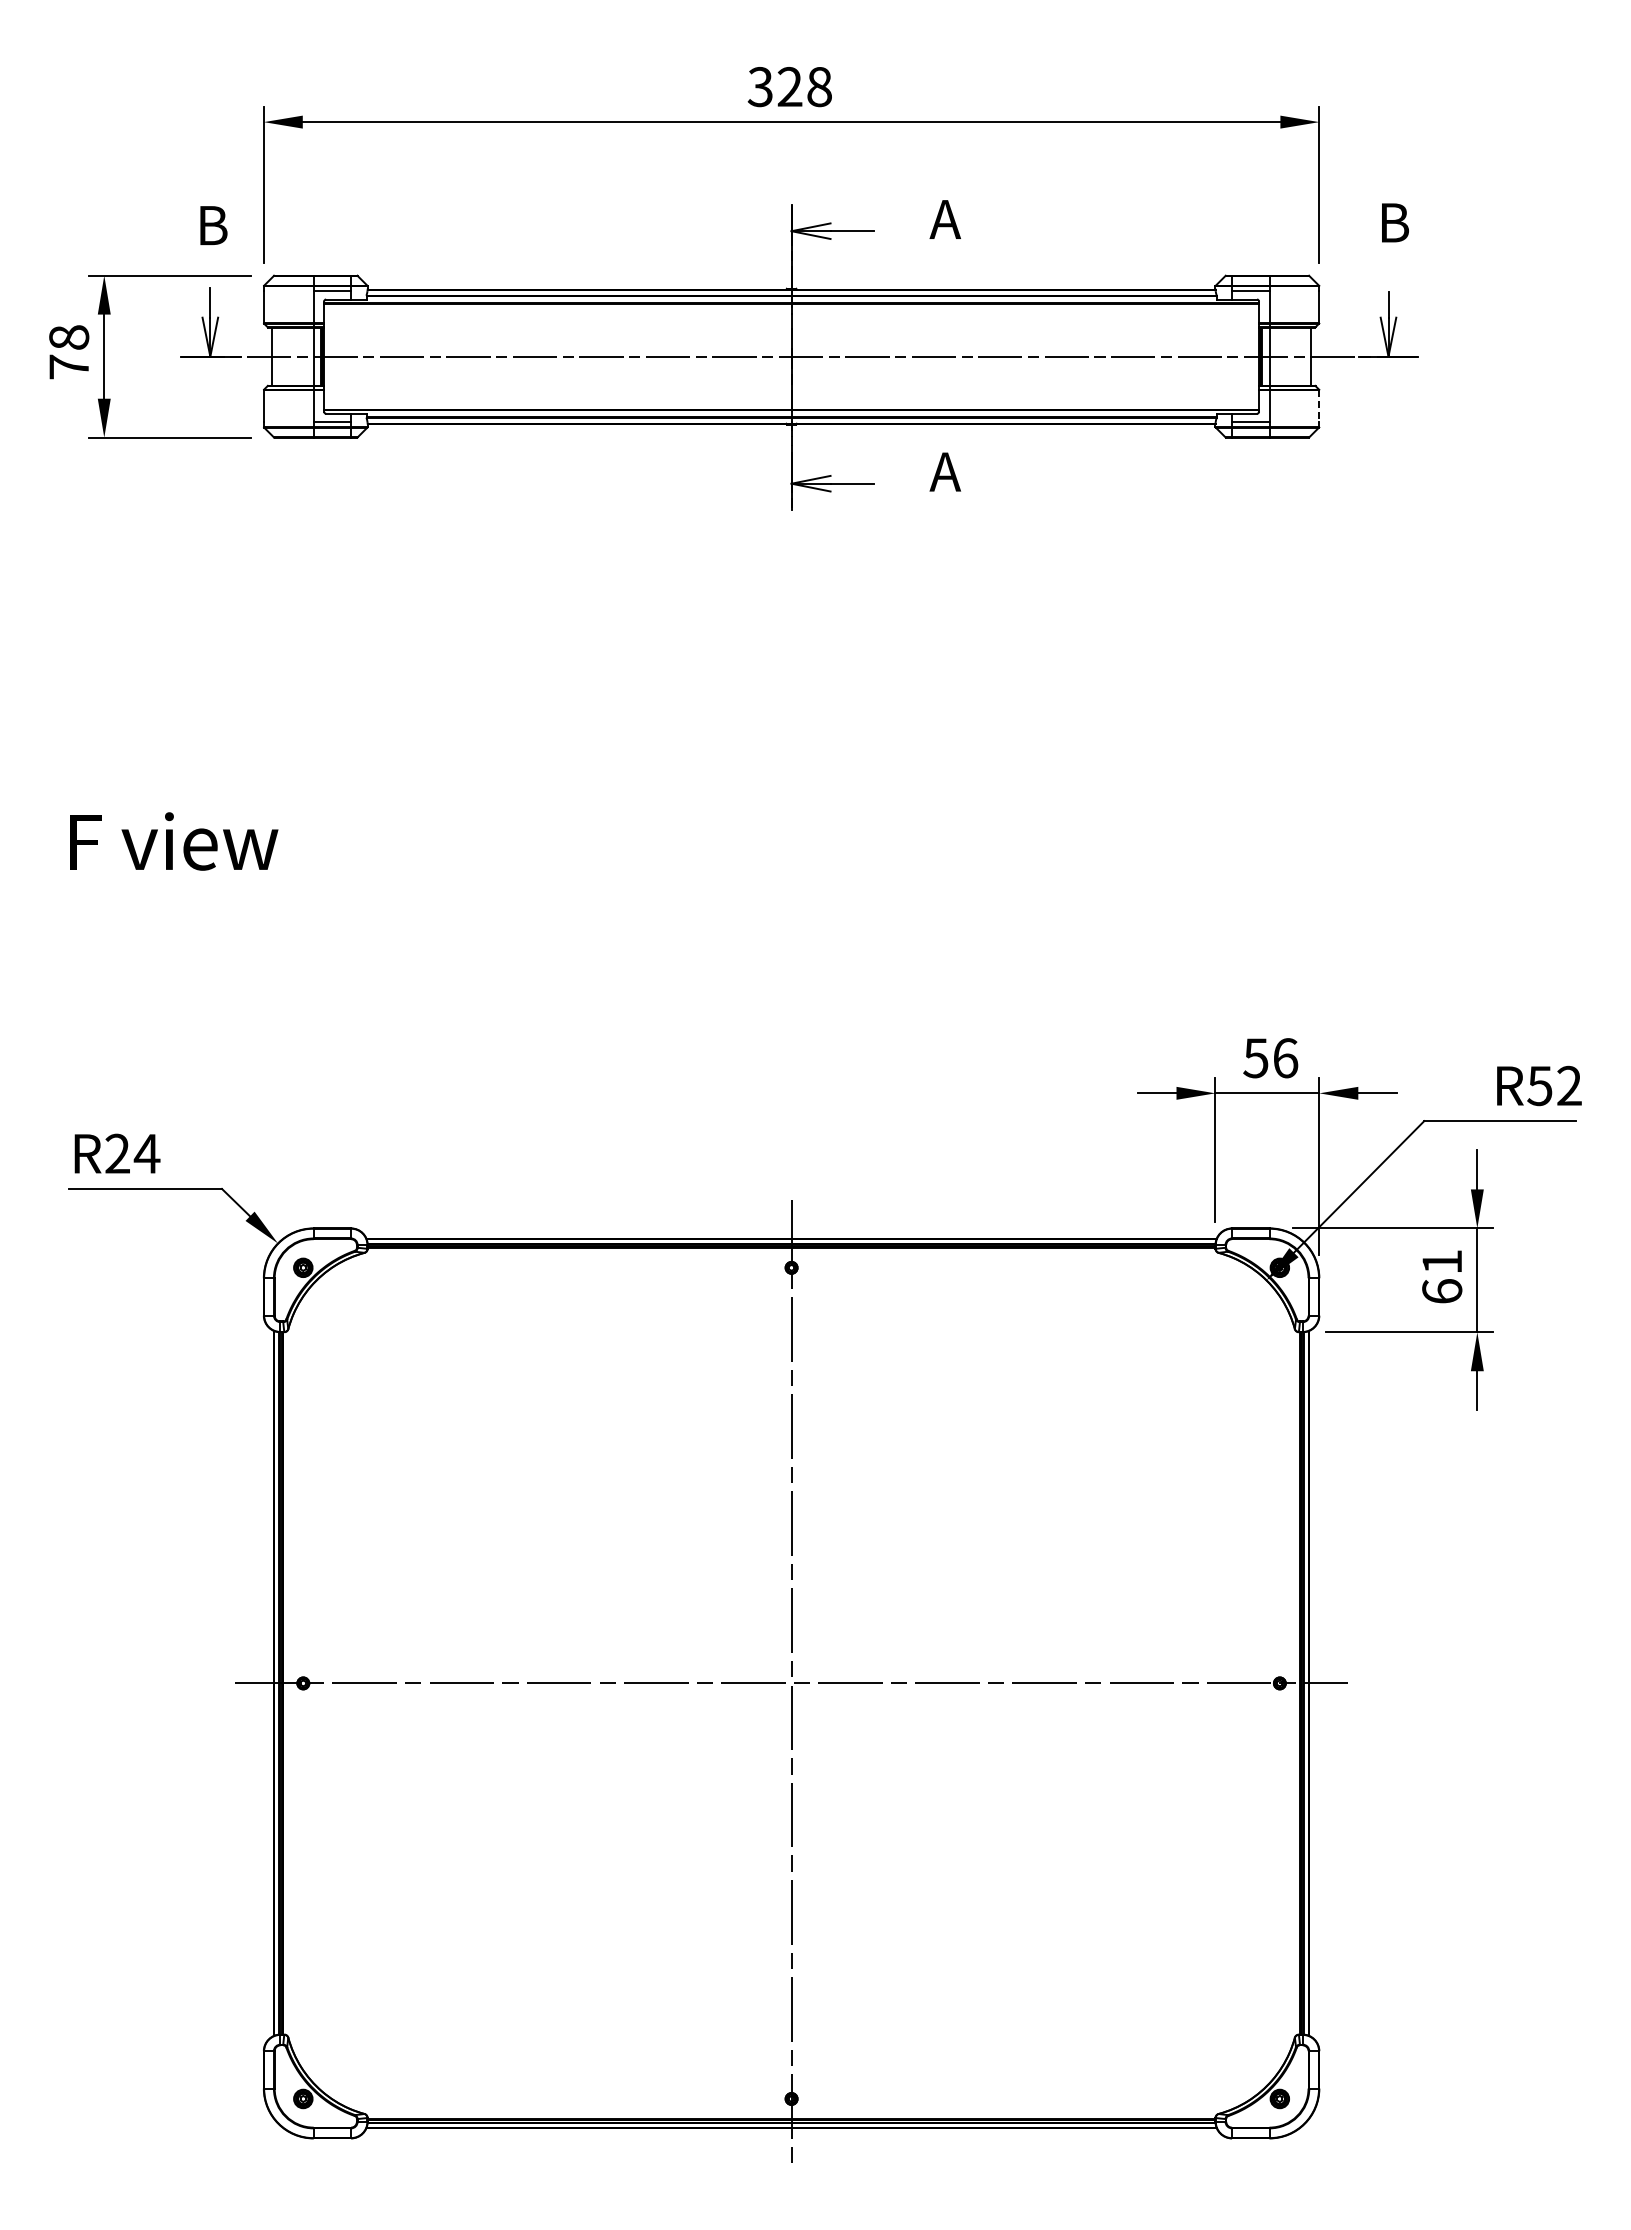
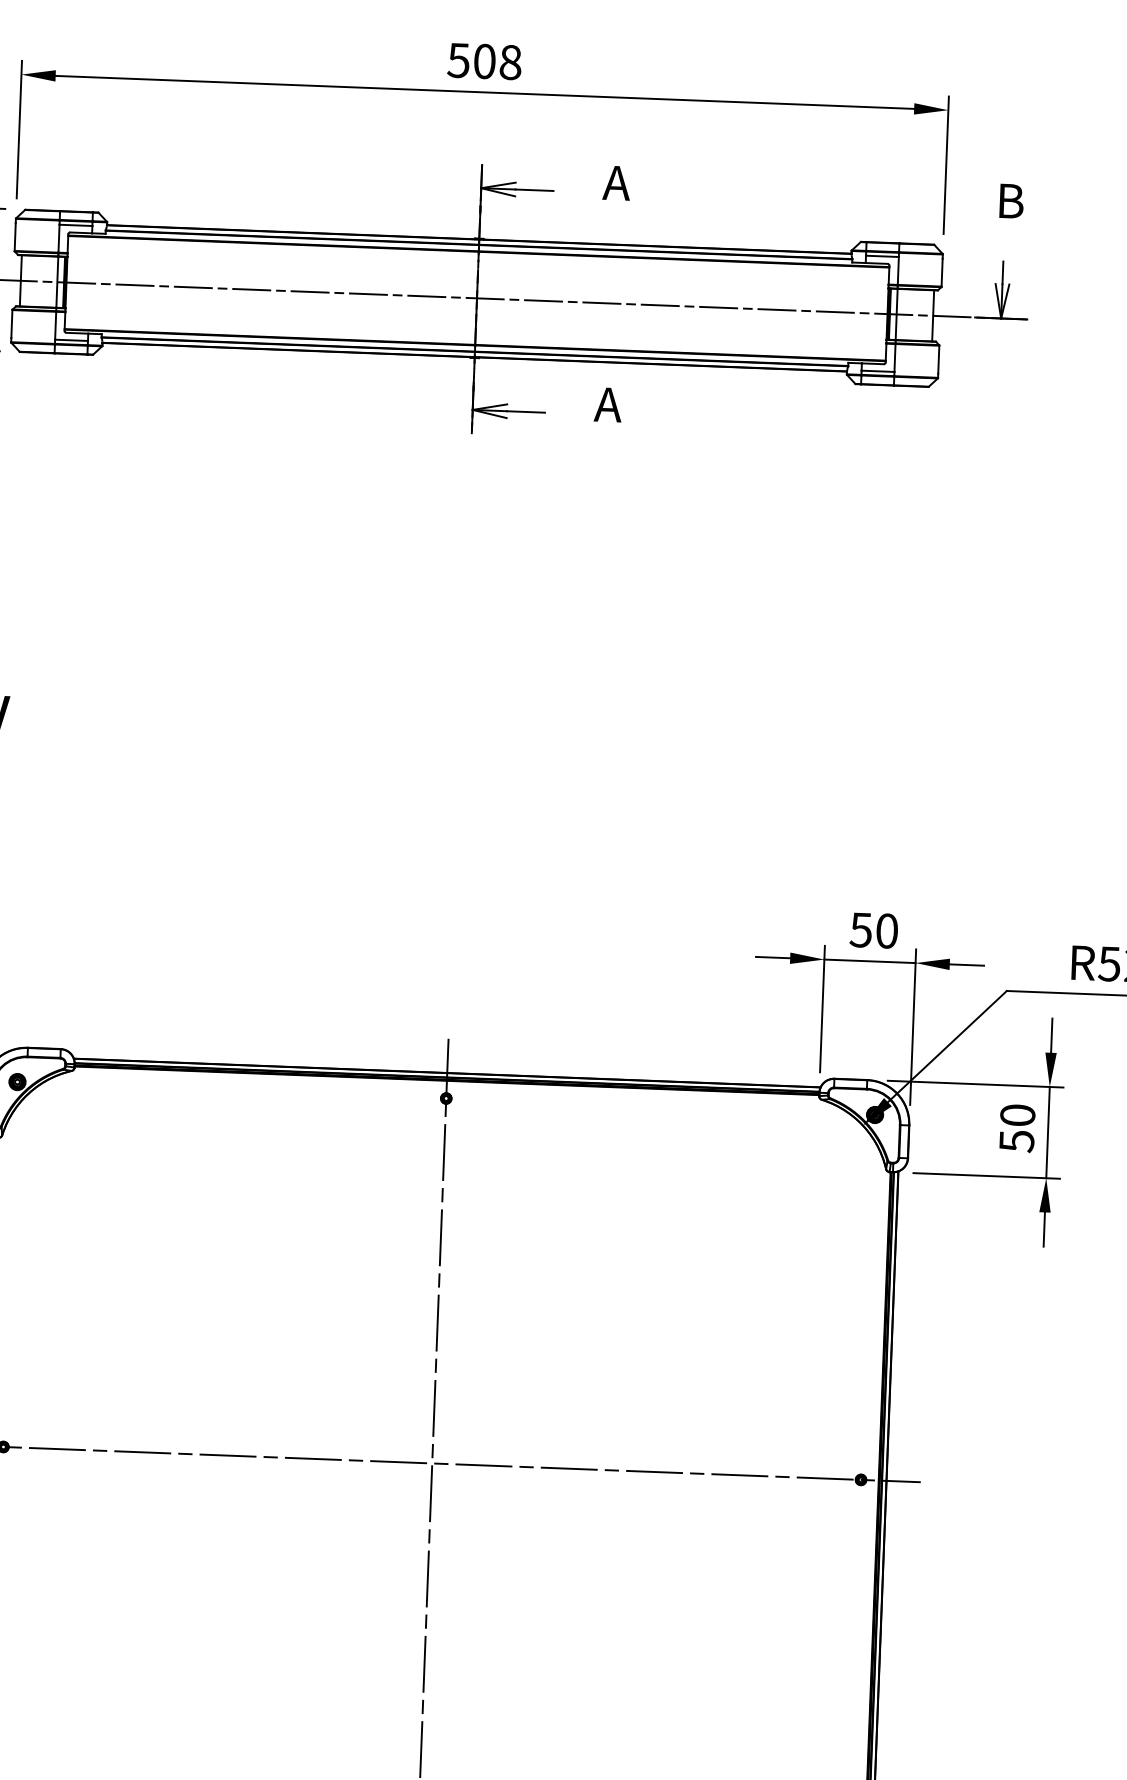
text: (774, 87) -> (471, 61), 328 -> 508
line: (1319, 406) -> (938, 359), dashed -> solid
text: (1285, 1058) -> (887, 931), 56 -> 50
text: (1442, 1276) -> (1017, 1128), 61 -> 50

